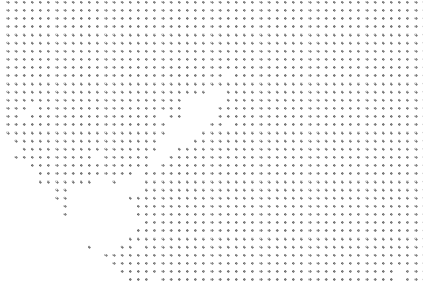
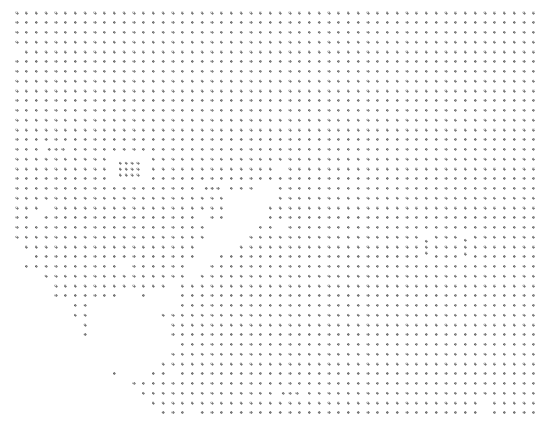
part: (40, 59) -> (55, 149), size x0.7
part: (101, 75) -> (128, 168), size x0.6
part: (170, 92) -> (211, 188), size x0.6
part: (350, 140) -> (426, 246), size x0.6
part: (383, 140) -> (465, 246), size x0.7
part: (235, 263) -> (289, 393), size x0.7

